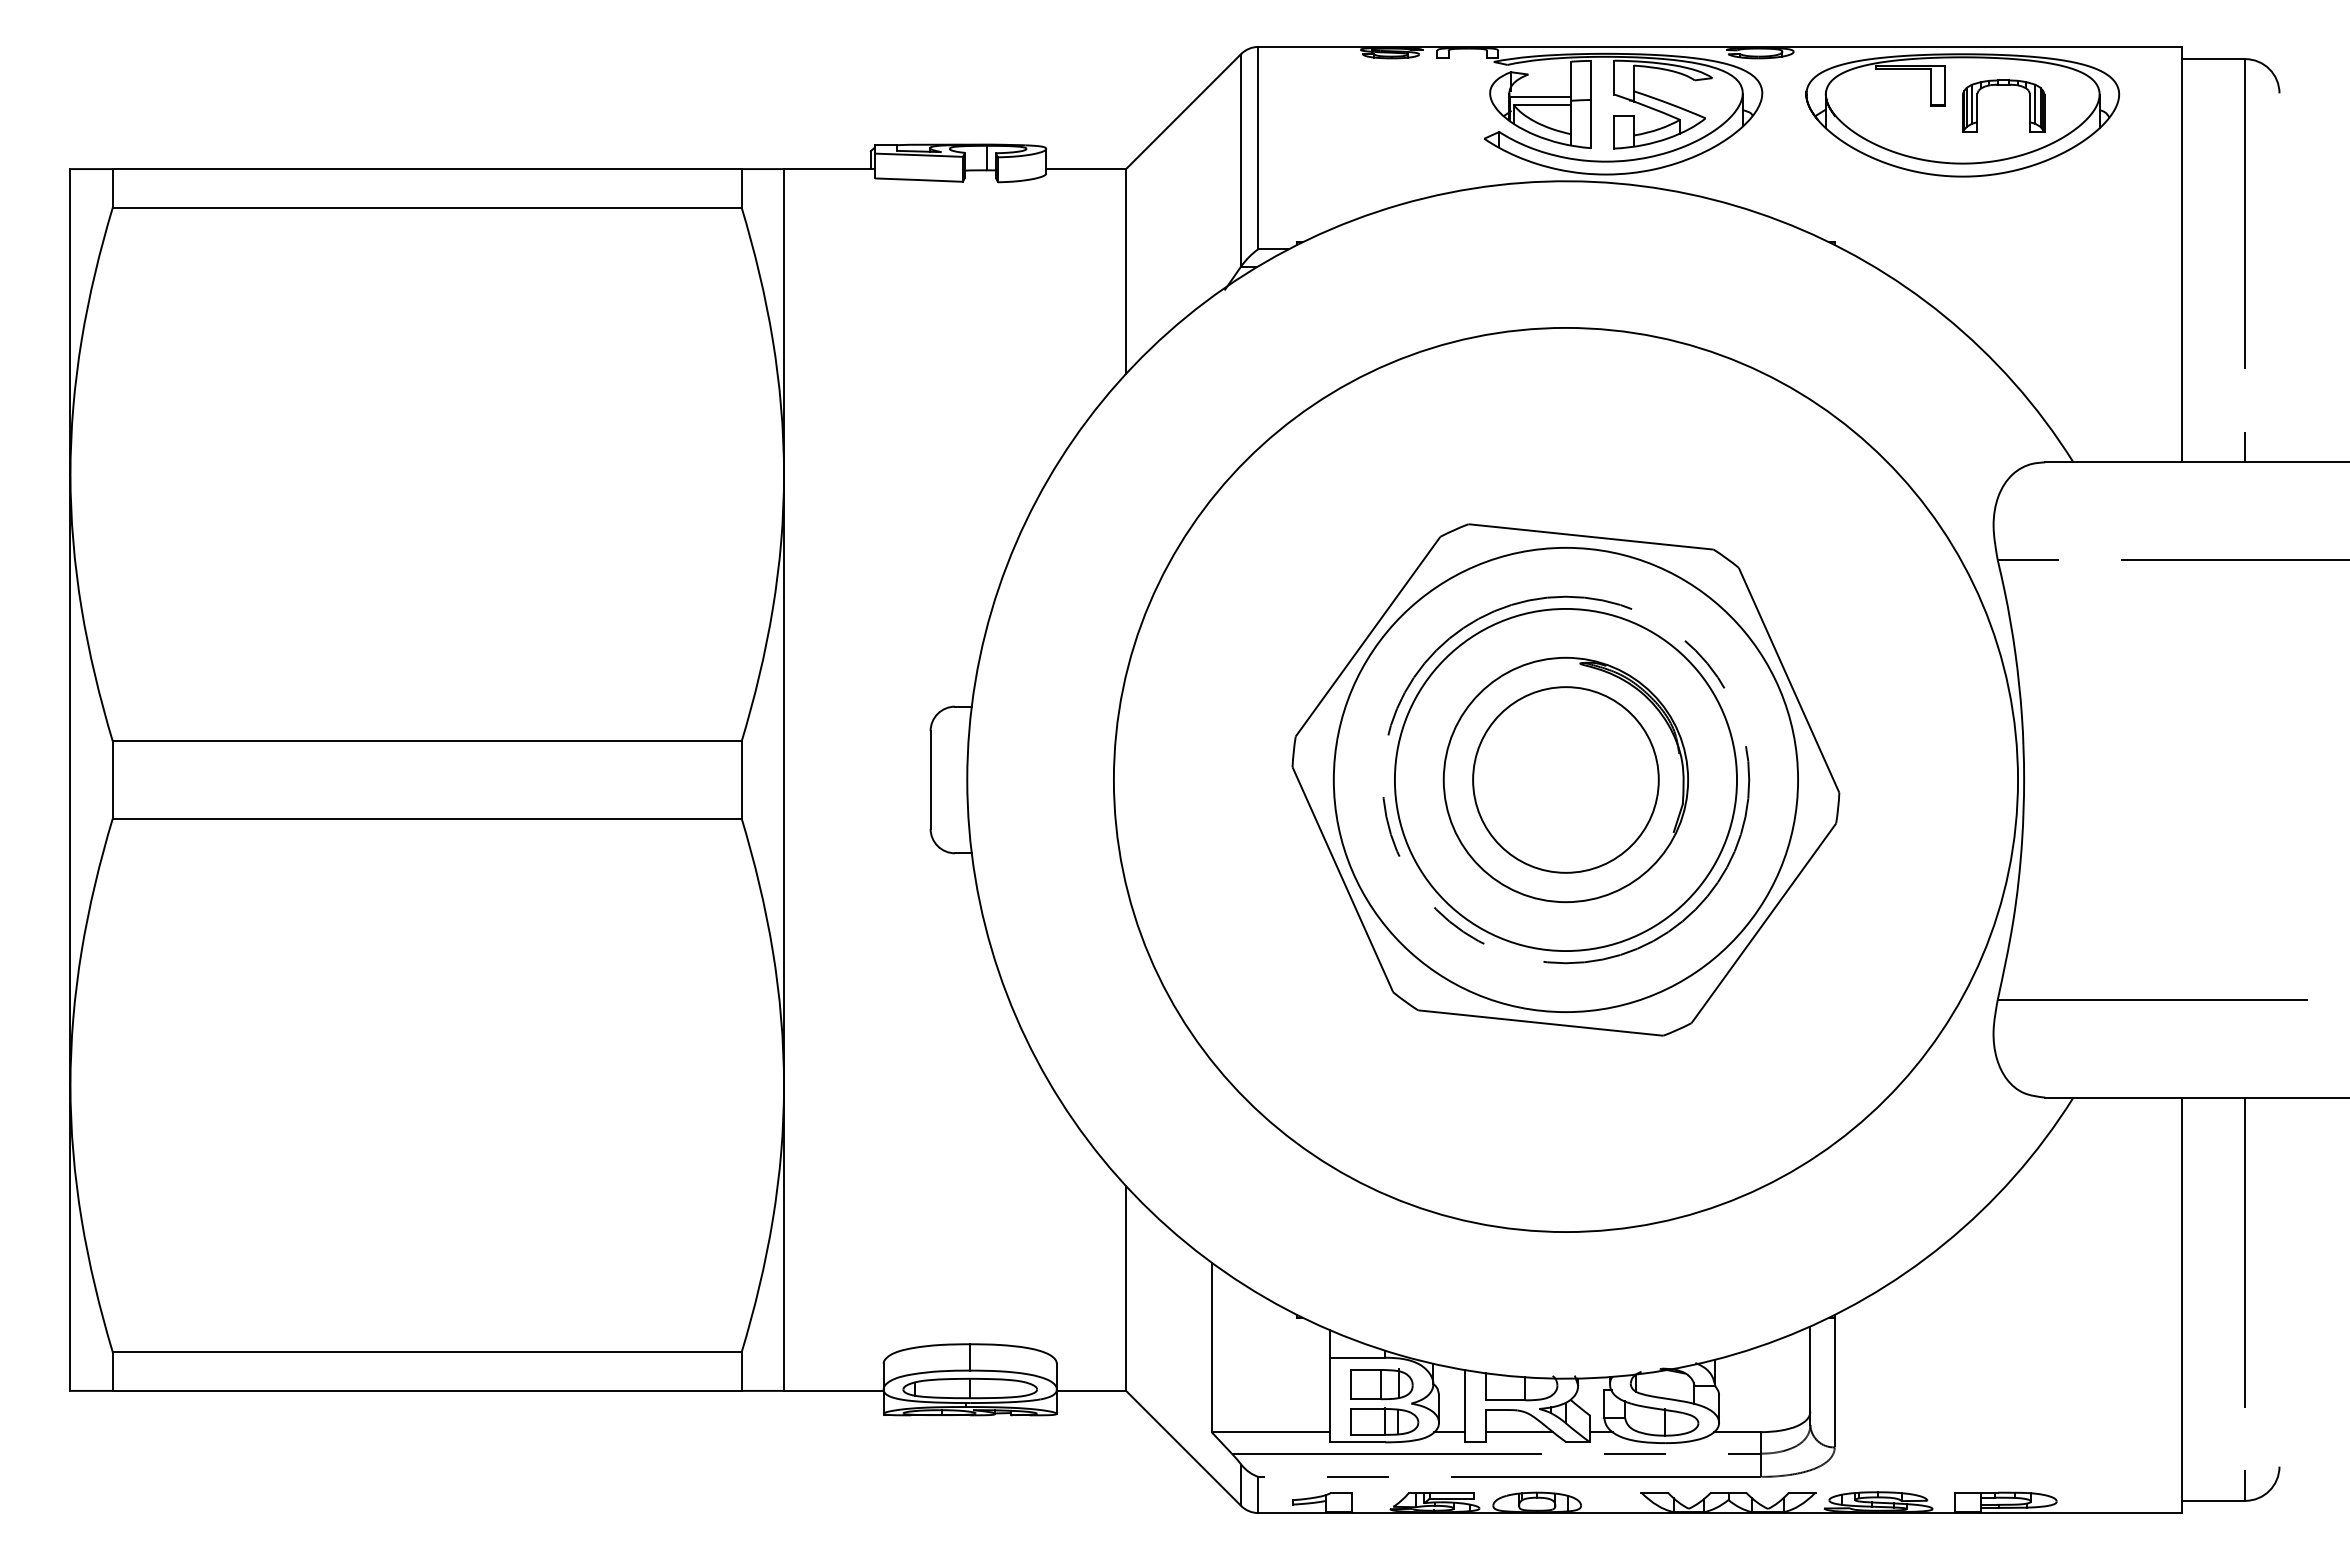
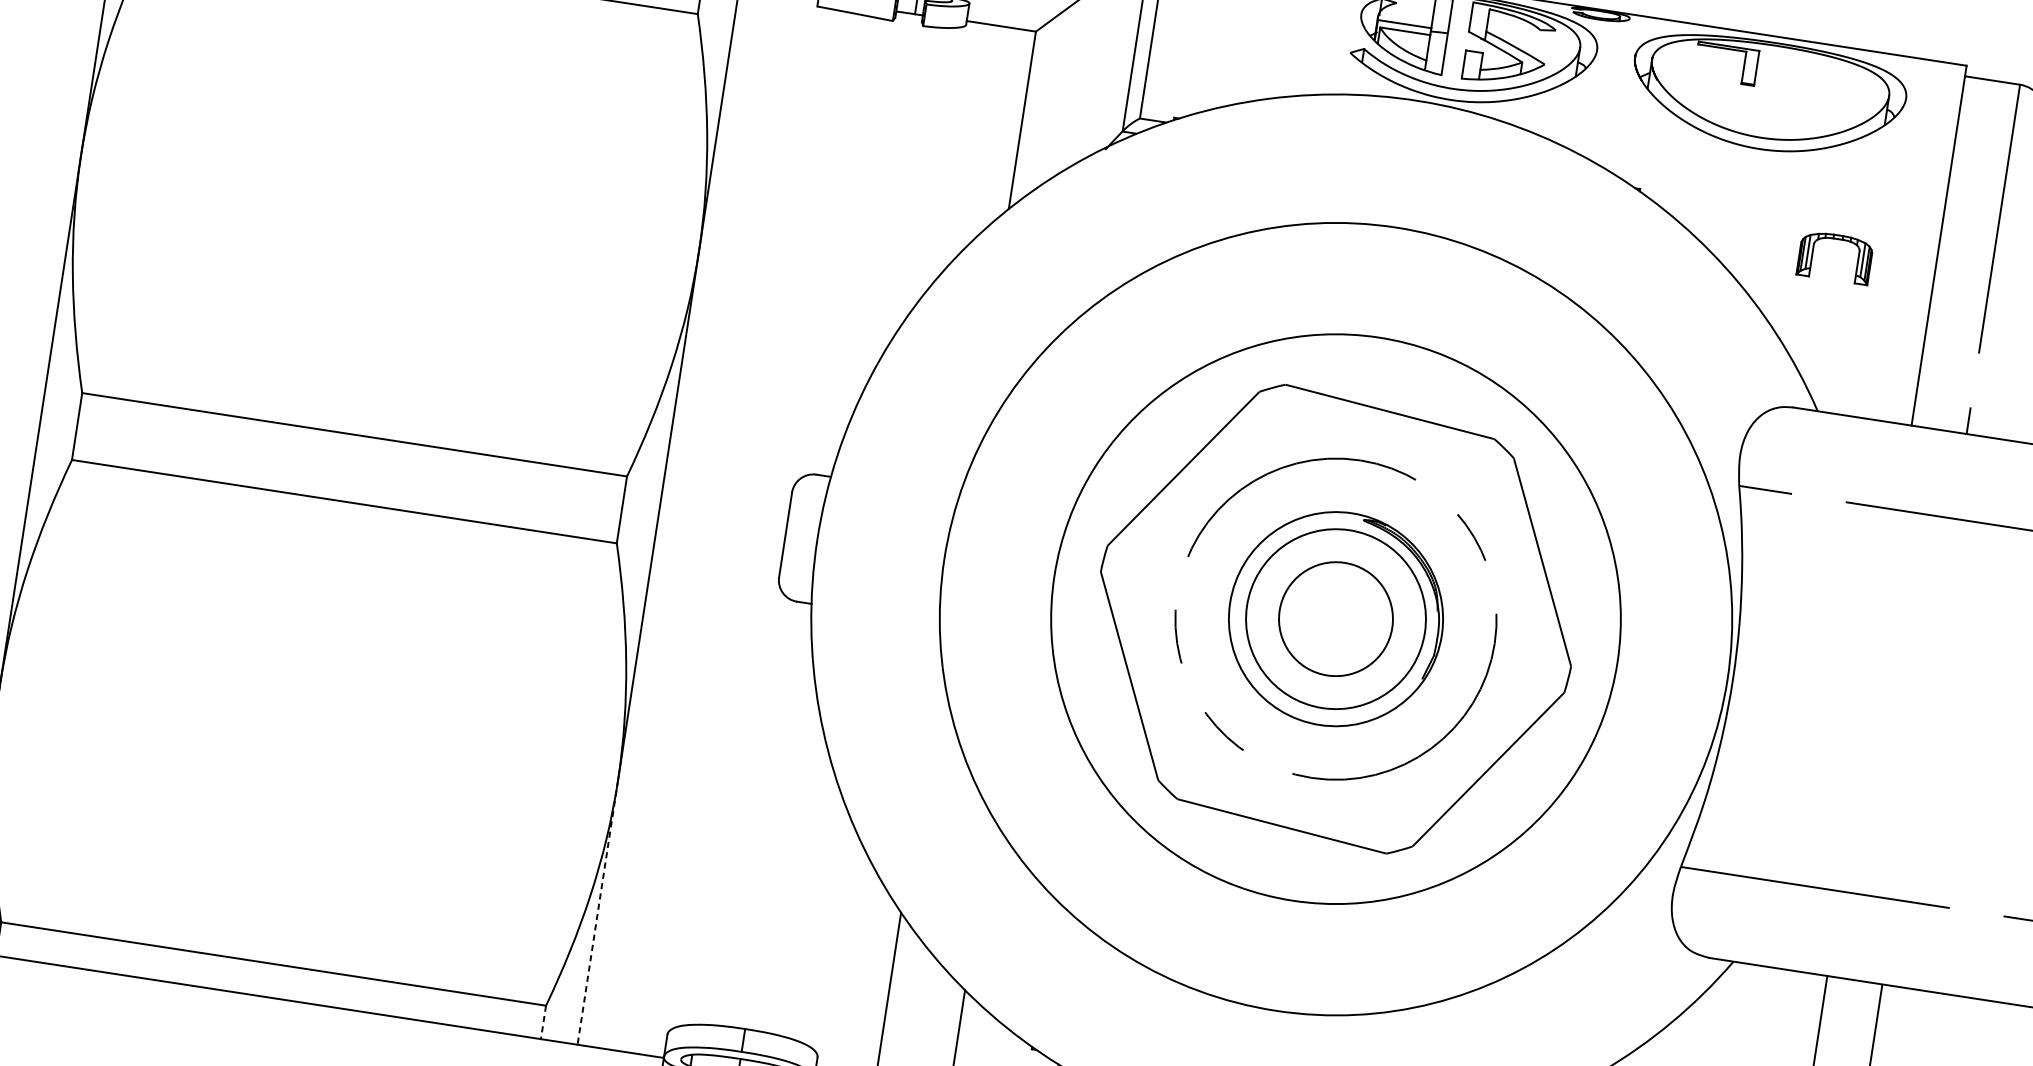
part: (2003, 85) -> (1837, 239), moved
circle: (1565, 779) -> (1335, 618), size x0.6
circle: (1565, 779) -> (1335, 618), size x0.7
circle: (1565, 779) -> (1335, 618), size x1.4
line: (784, 1238) -> (598, 912), solid -> dashed
line: (741, 1372) -> (543, 1023), solid -> dashed

